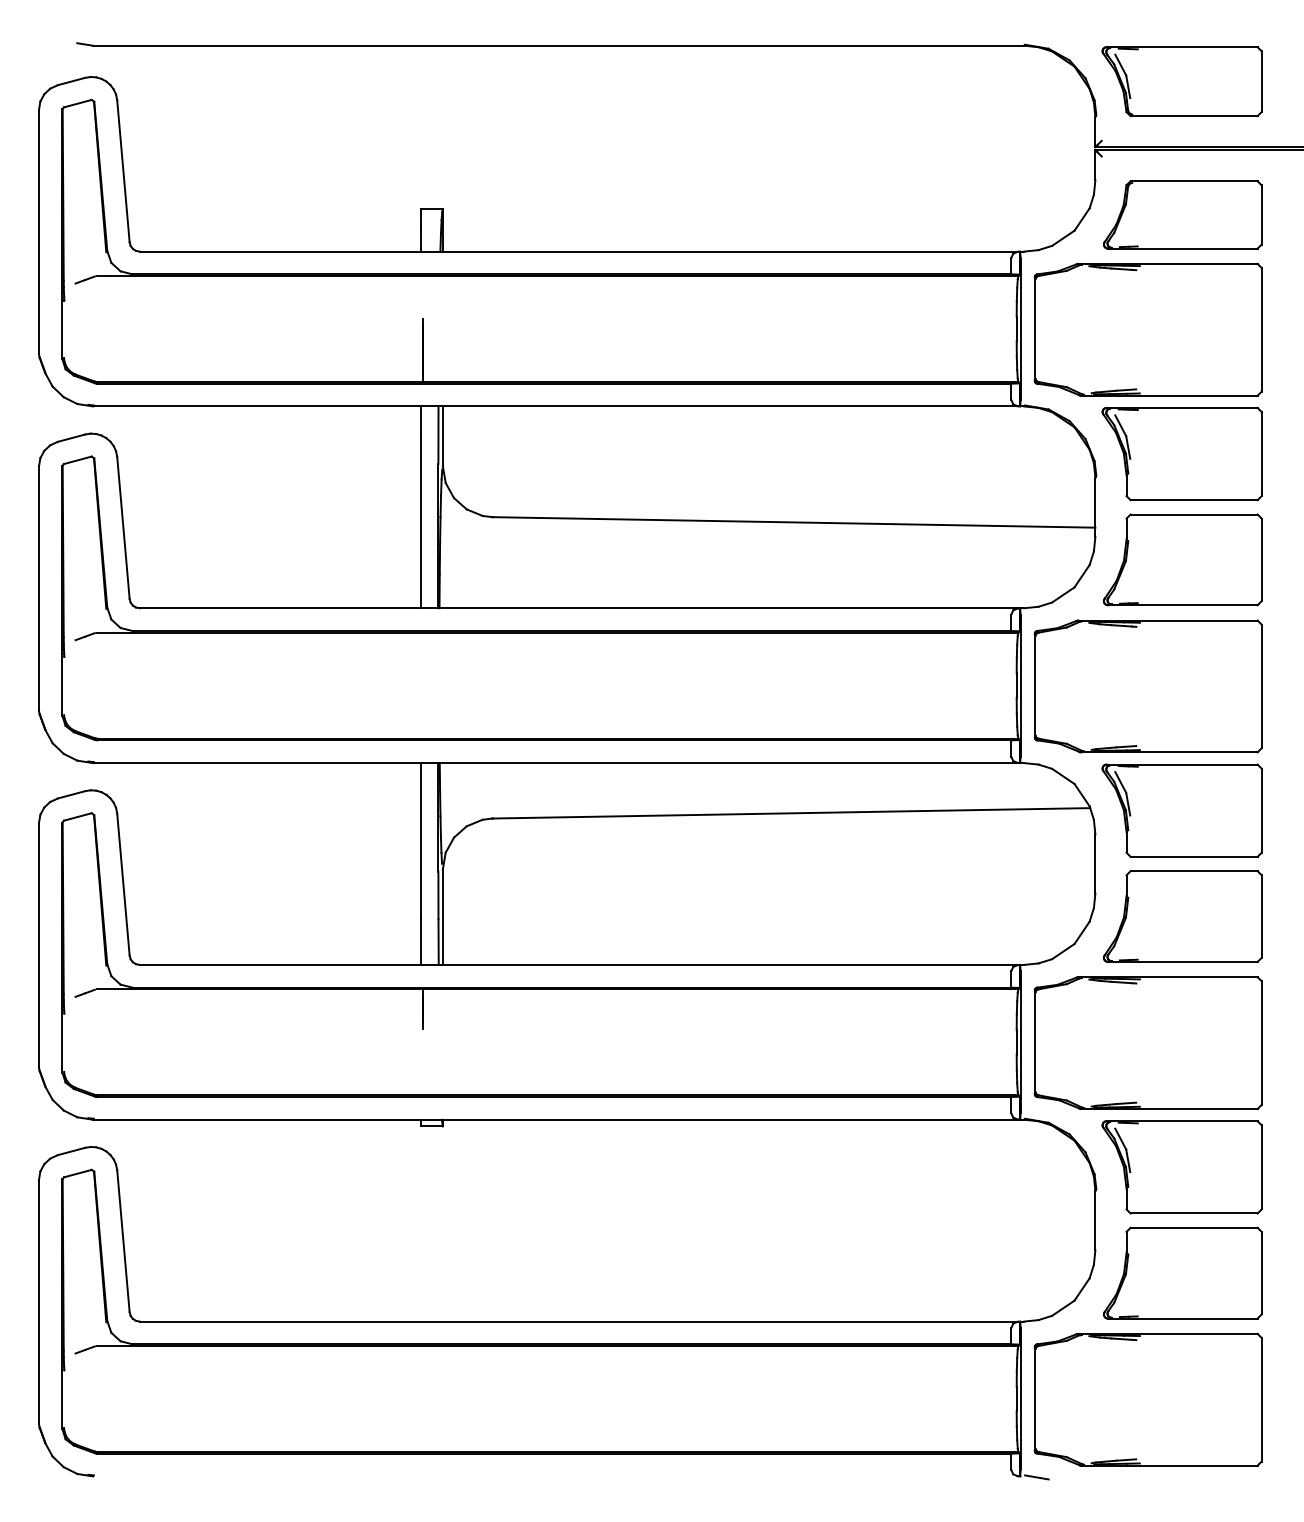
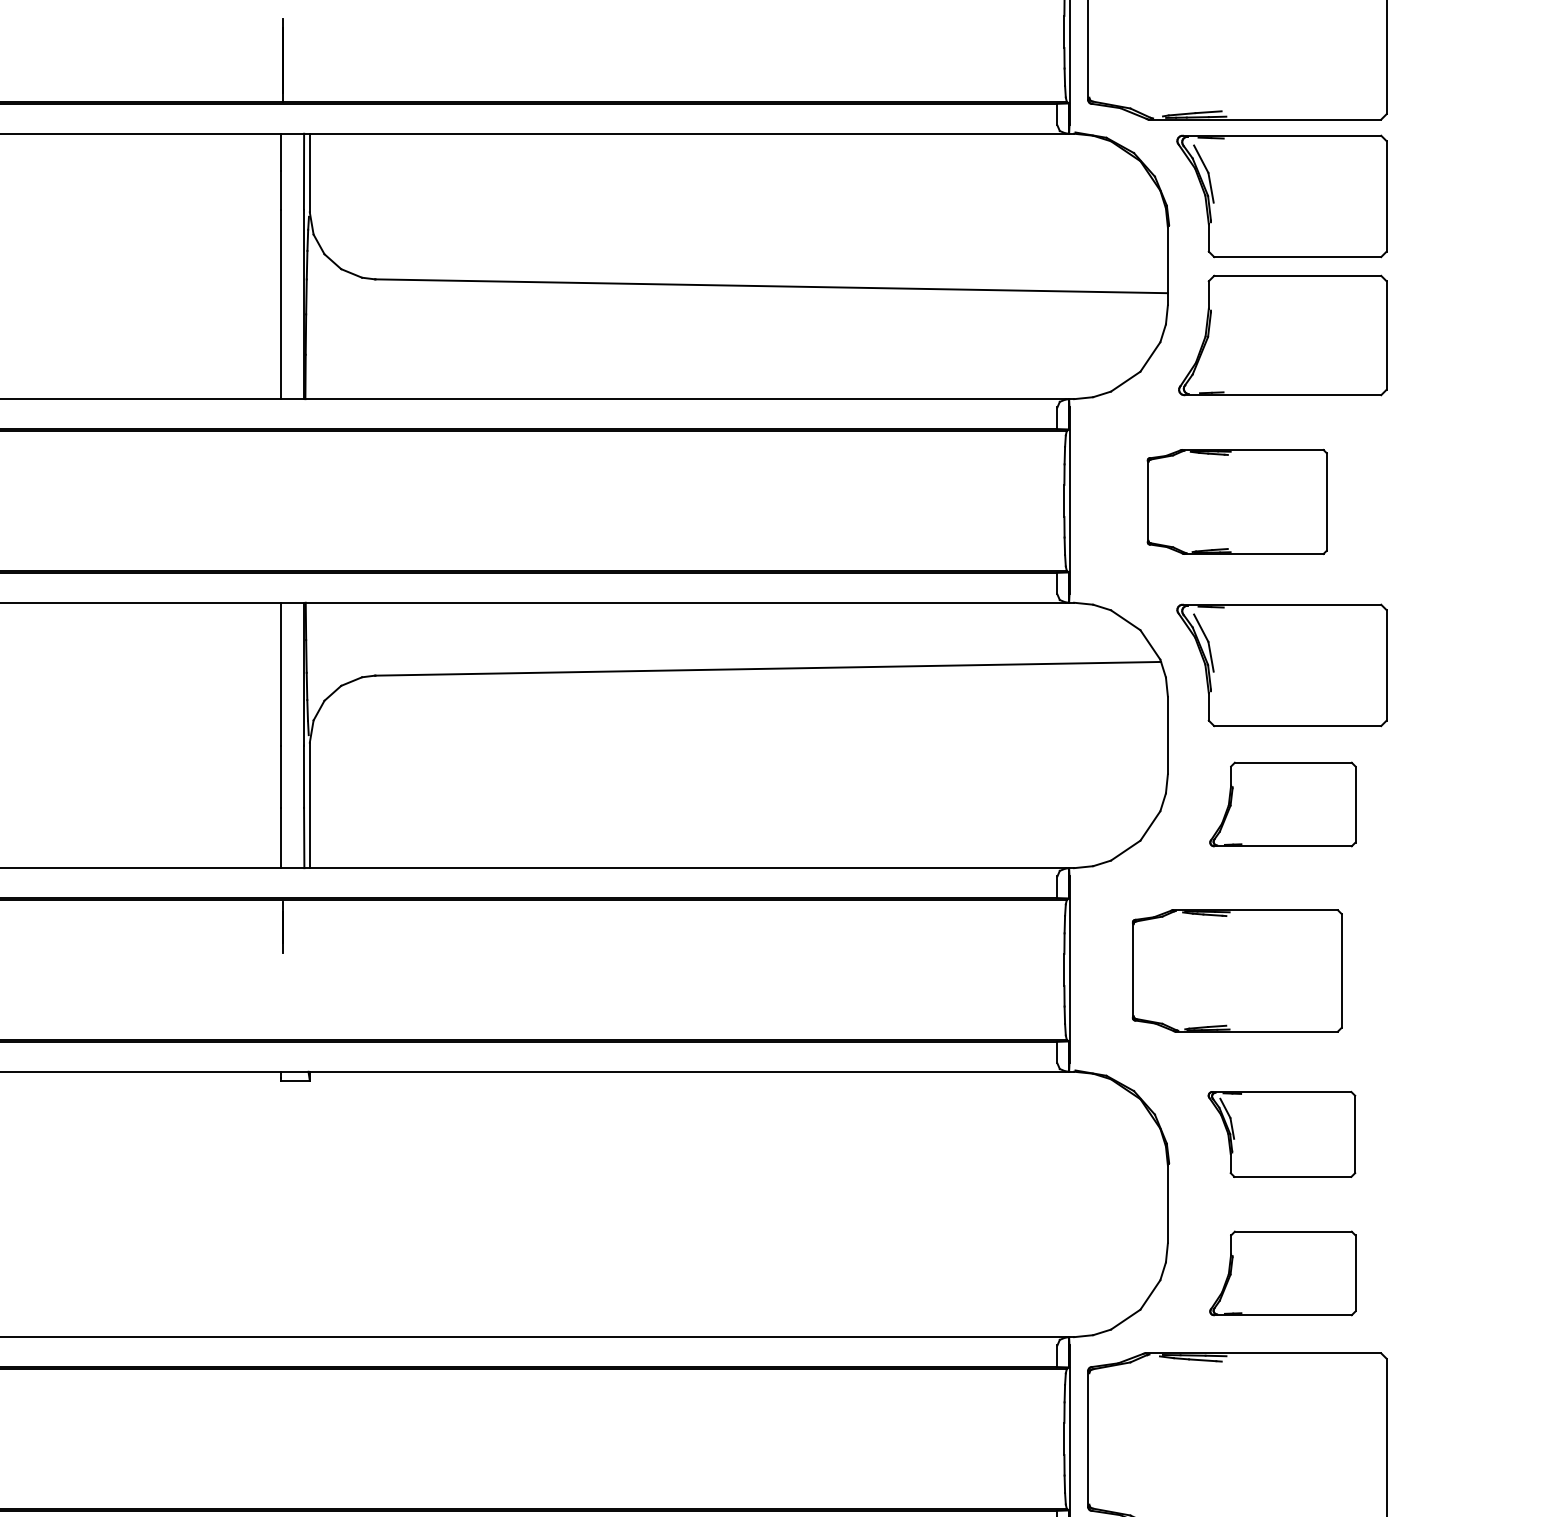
part: (1147, 686) -> (1236, 502), size x0.6
part: (1182, 916) -> (1282, 804), size x0.7
part: (1147, 1042) -> (1236, 970), size x0.7
part: (1181, 1167) -> (1281, 1134), size x0.7
part: (1182, 1272) -> (1282, 1272), size x0.7

